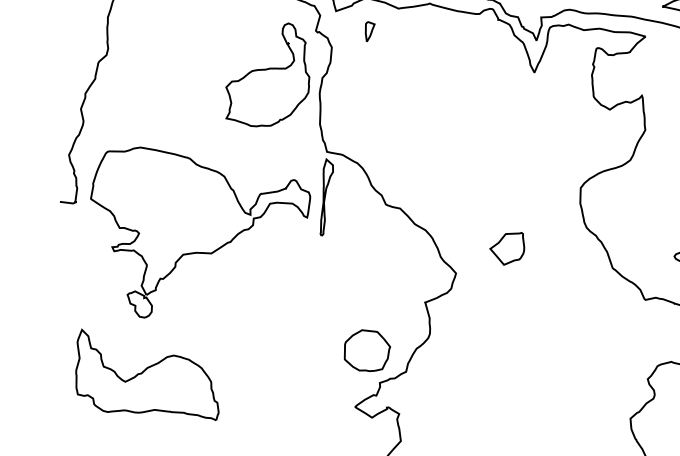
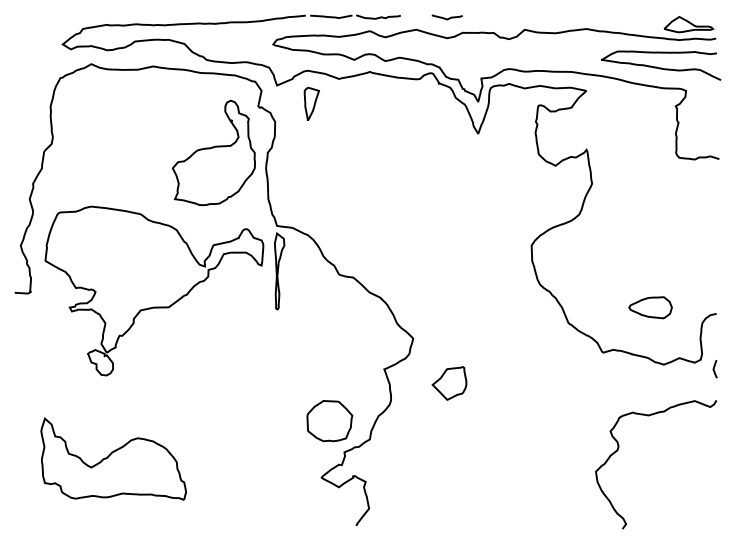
part: (369, 31) -> (311, 103), size x1.67
part: (198, 235) -> (154, 290), moved
part: (507, 248) -> (449, 383), moved

